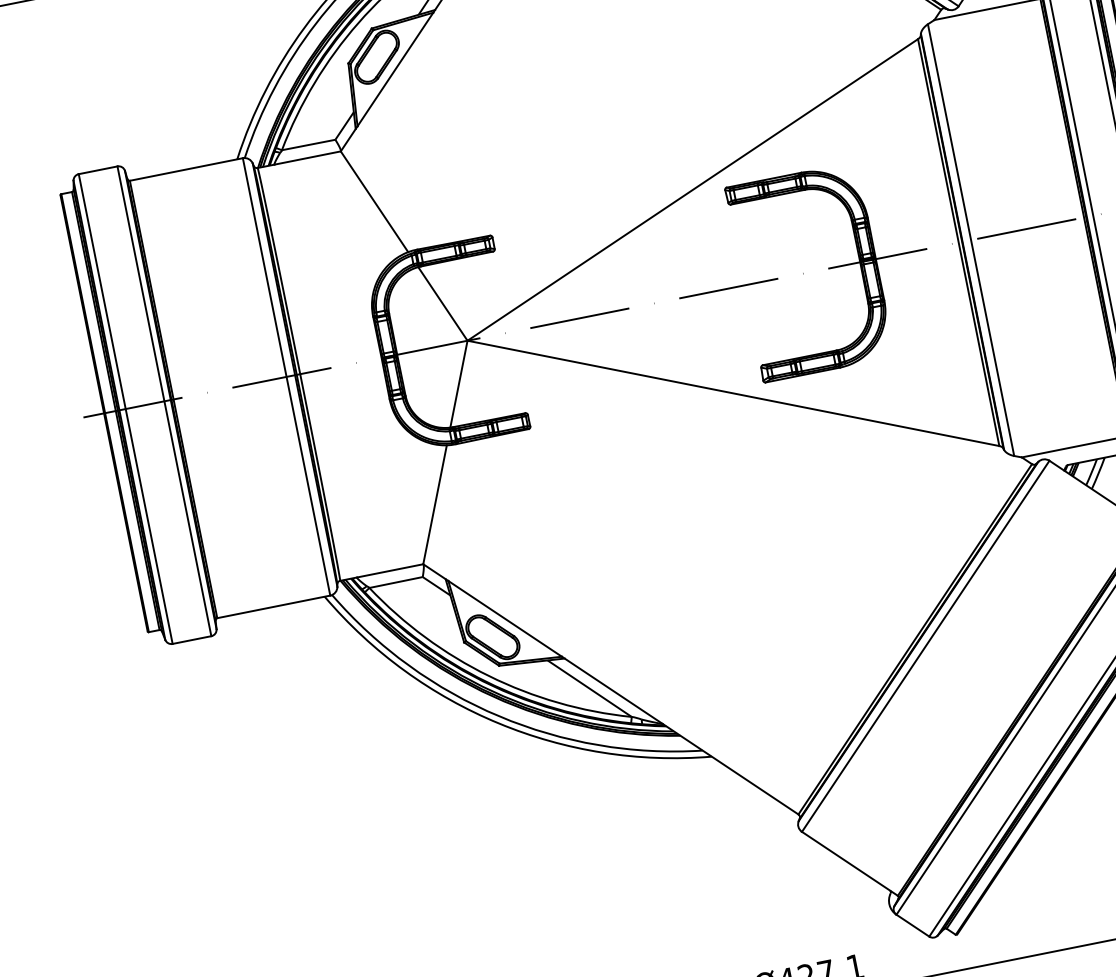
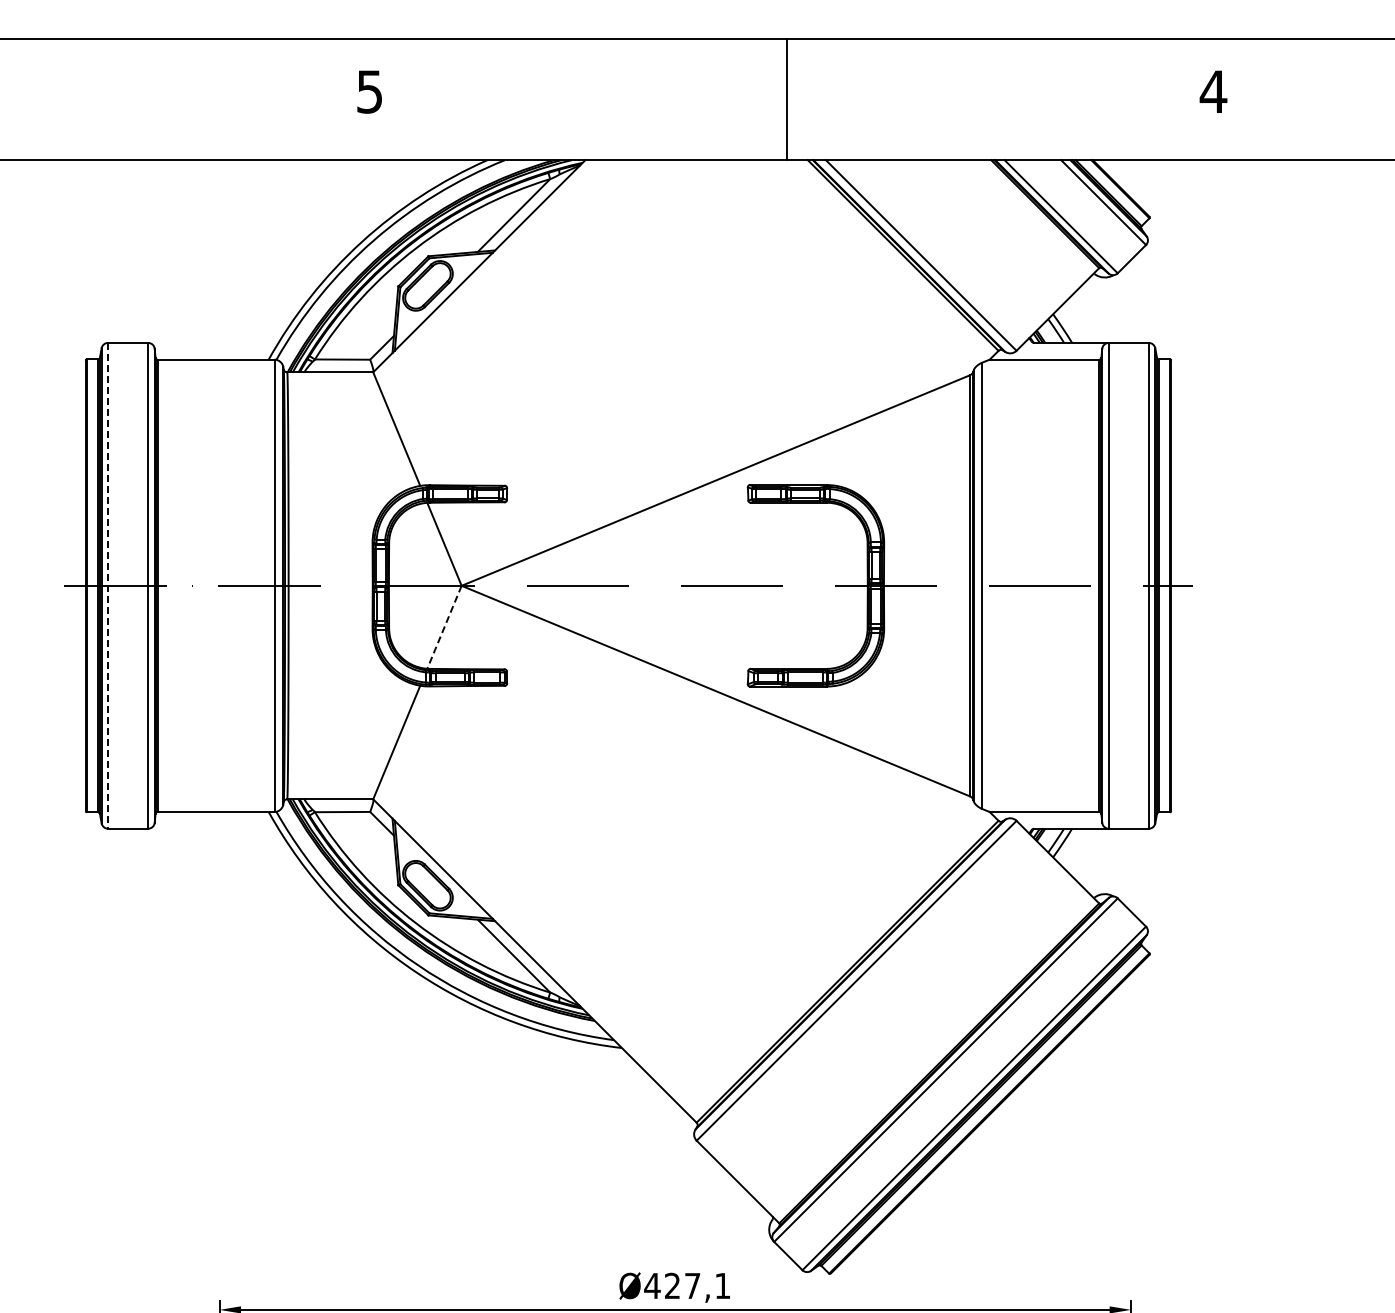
line: (458, 384) -> (444, 627), solid -> dashed
line: (126, 408) -> (108, 585), solid -> dashed

